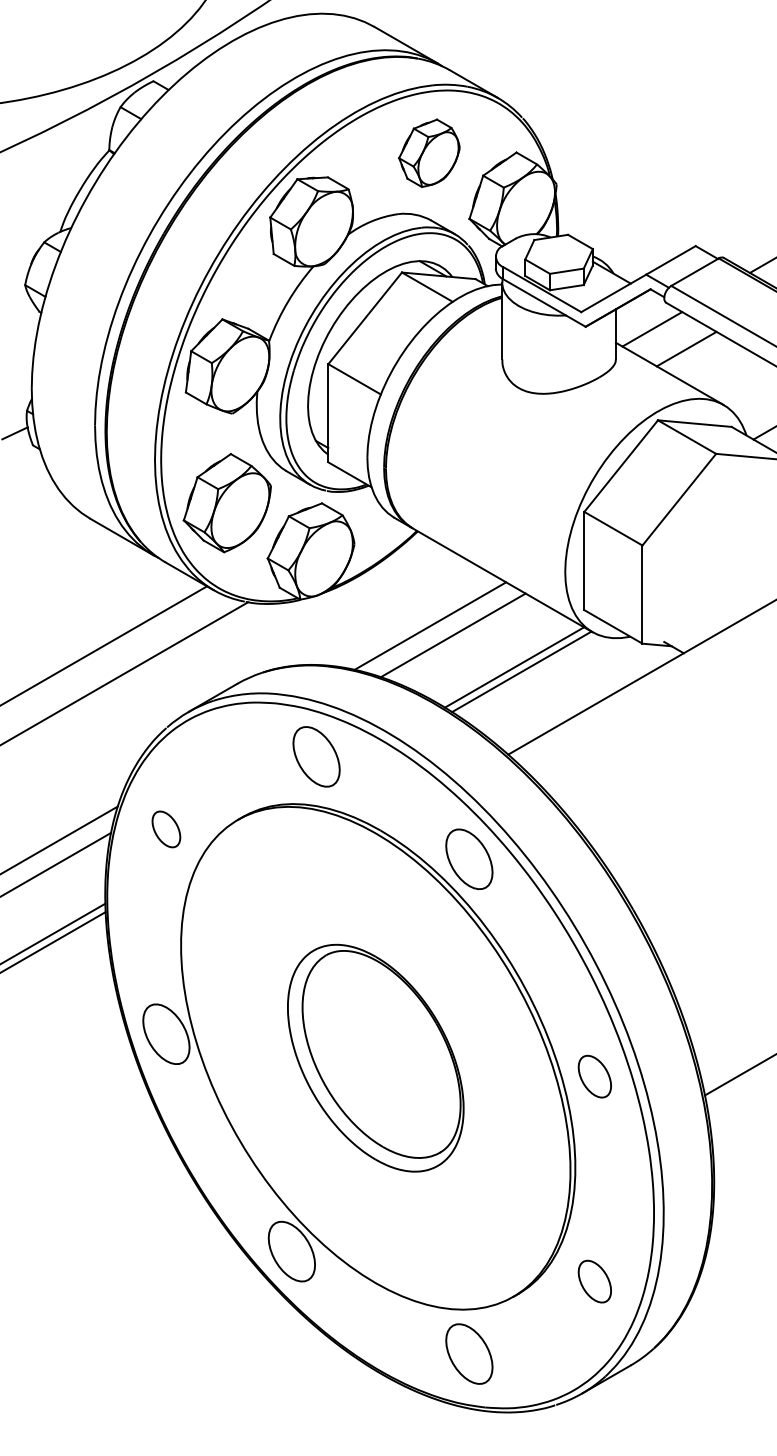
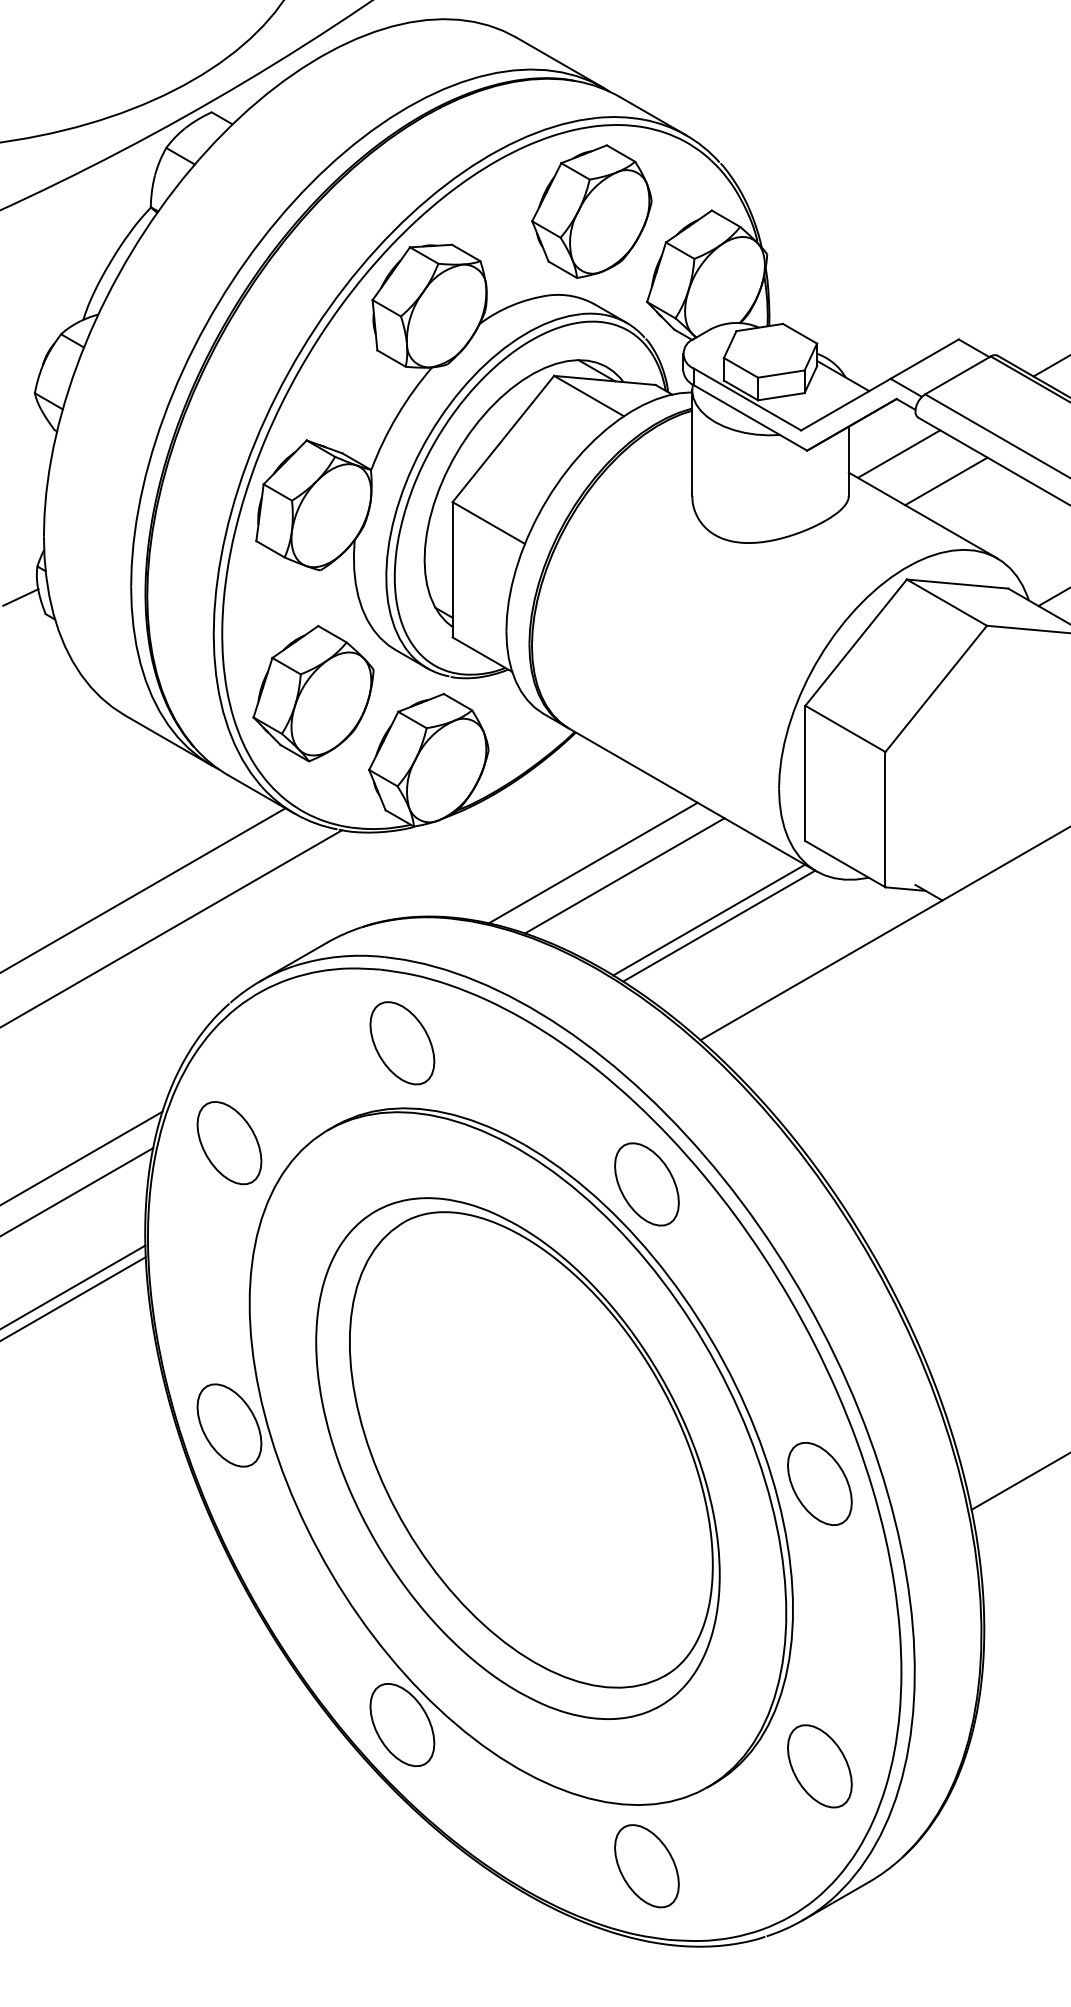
part: (429, 153) -> (591, 211), size x1.43
part: (316, 757) -> (402, 1043), moved
part: (166, 829) -> (229, 1143), size x1.67
part: (375, 1058) -> (517, 1458), size x1.67
part: (594, 1076) -> (819, 1483), size x1.43
part: (594, 1281) -> (819, 1766), size x1.43

